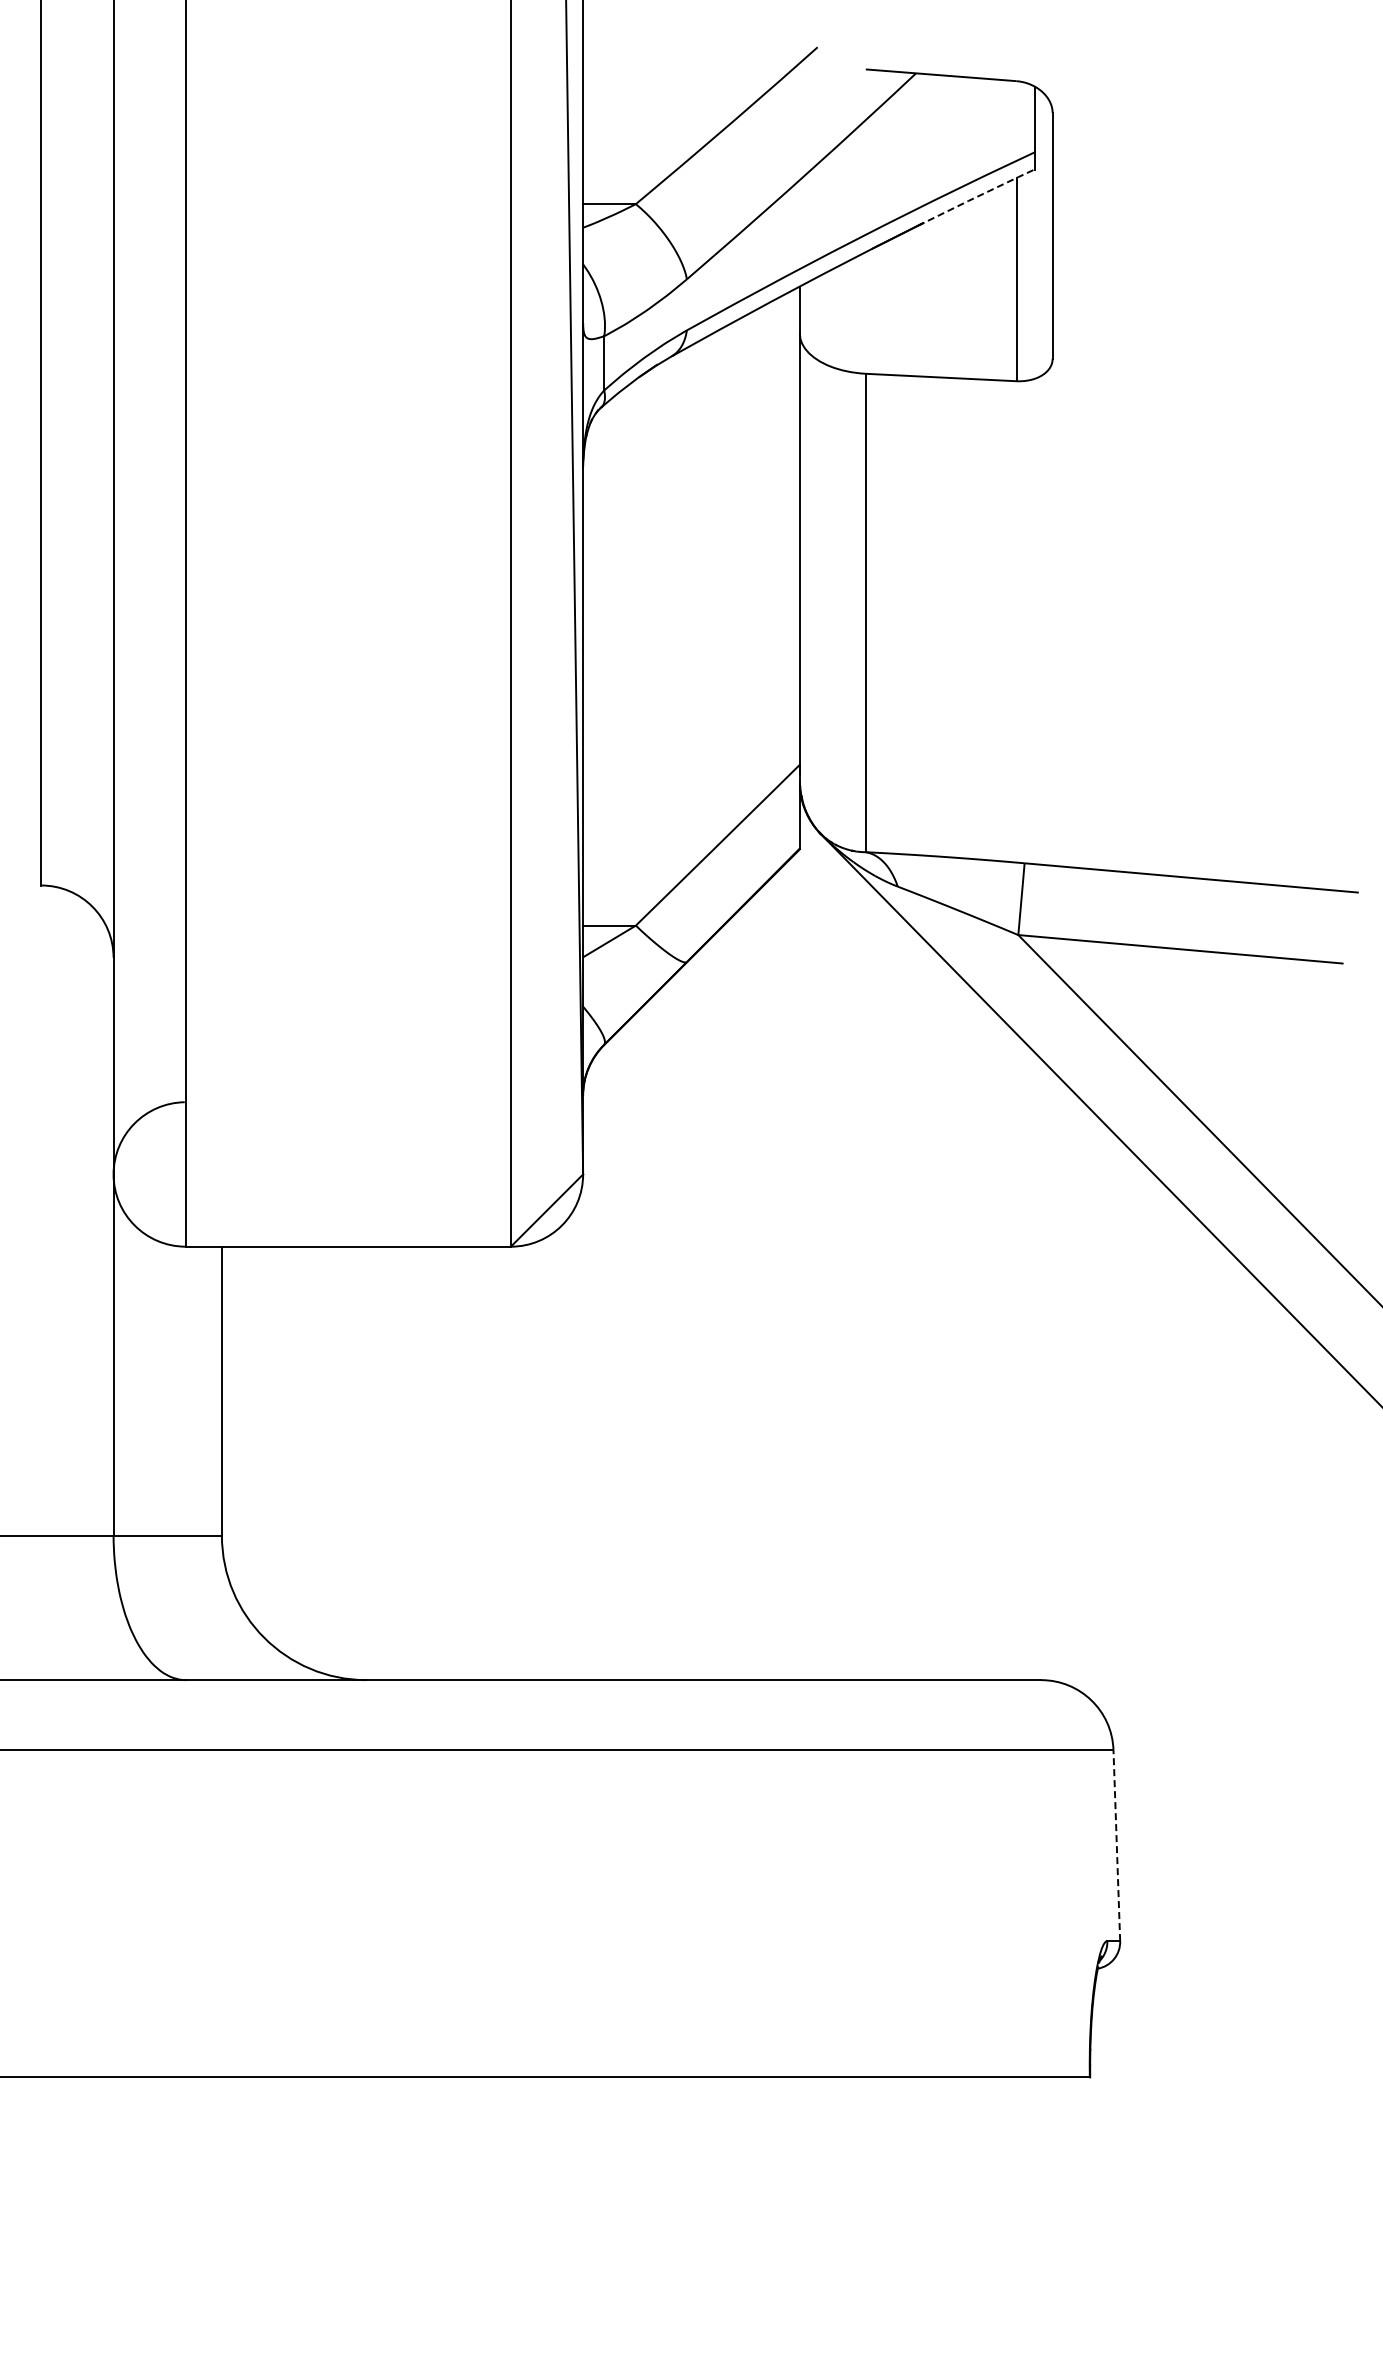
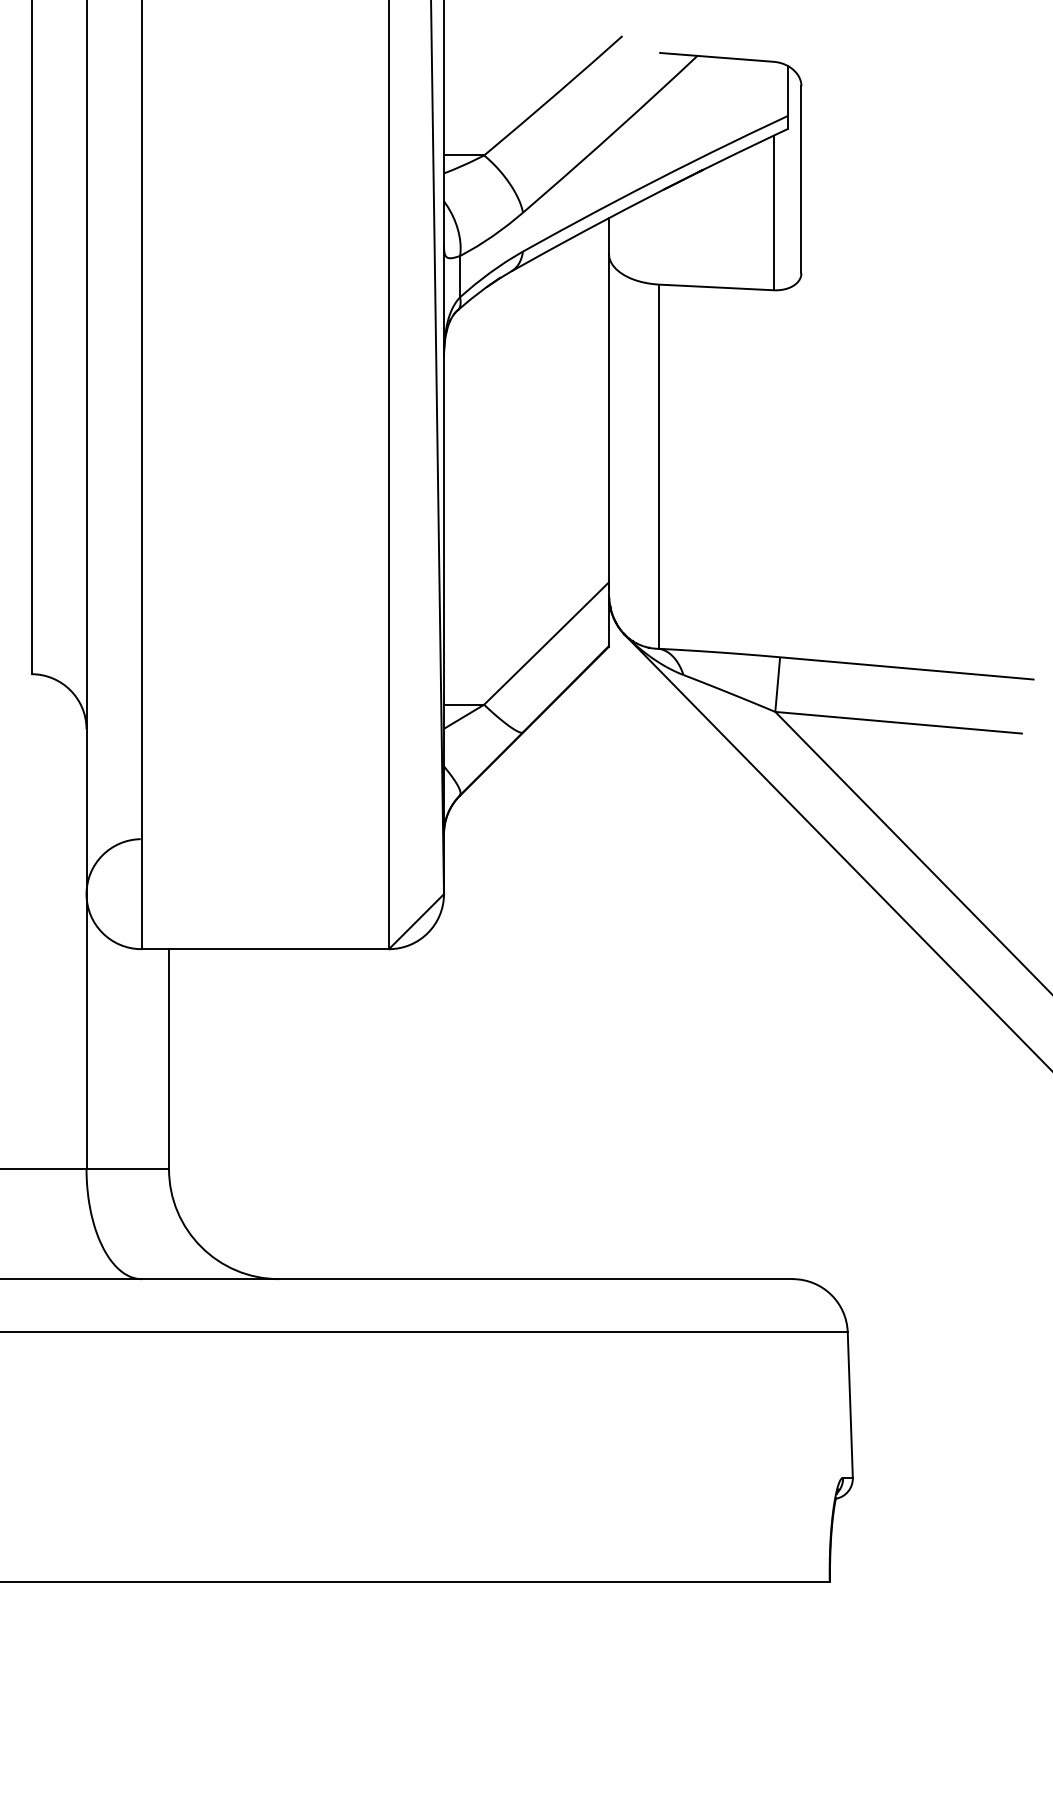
line: (977, 196) -> (744, 149), dashed -> solid
line: (1116, 1845) -> (850, 1405), dashed -> solid

